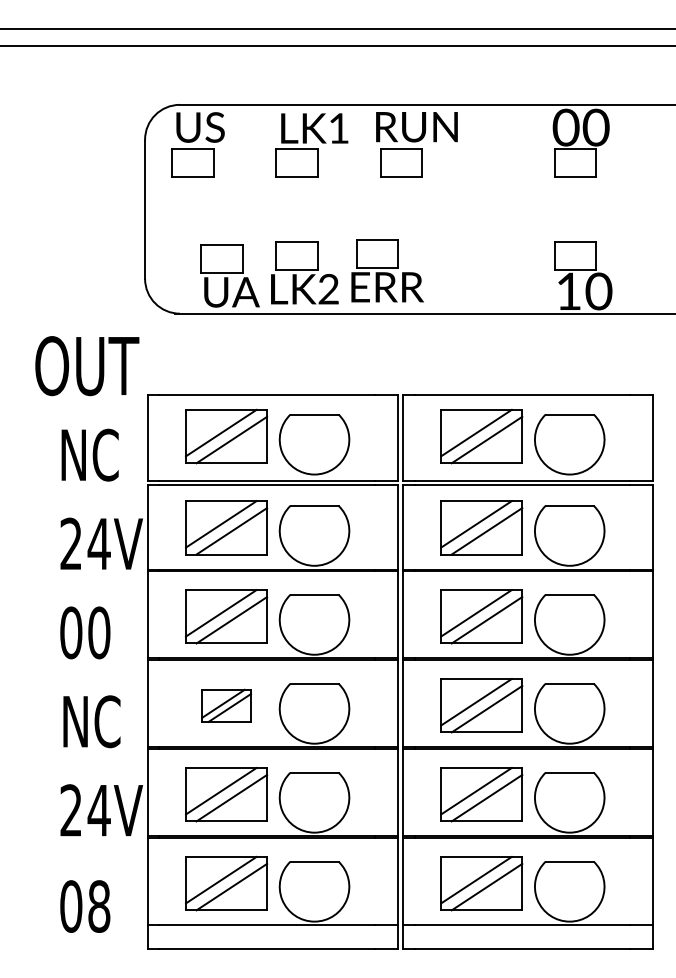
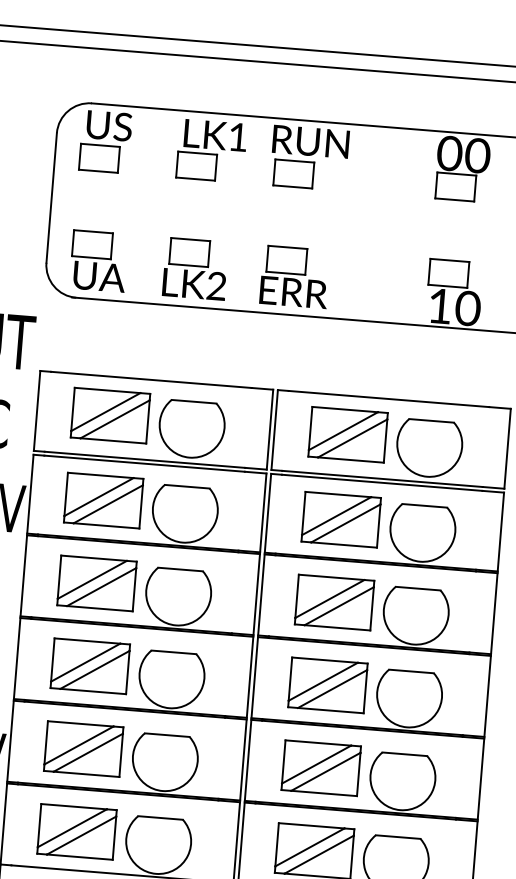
part: (387, 270) -> (294, 276), moved
part: (229, 275) -> (98, 260), moved
part: (226, 705) -> (90, 666), size x1.67

